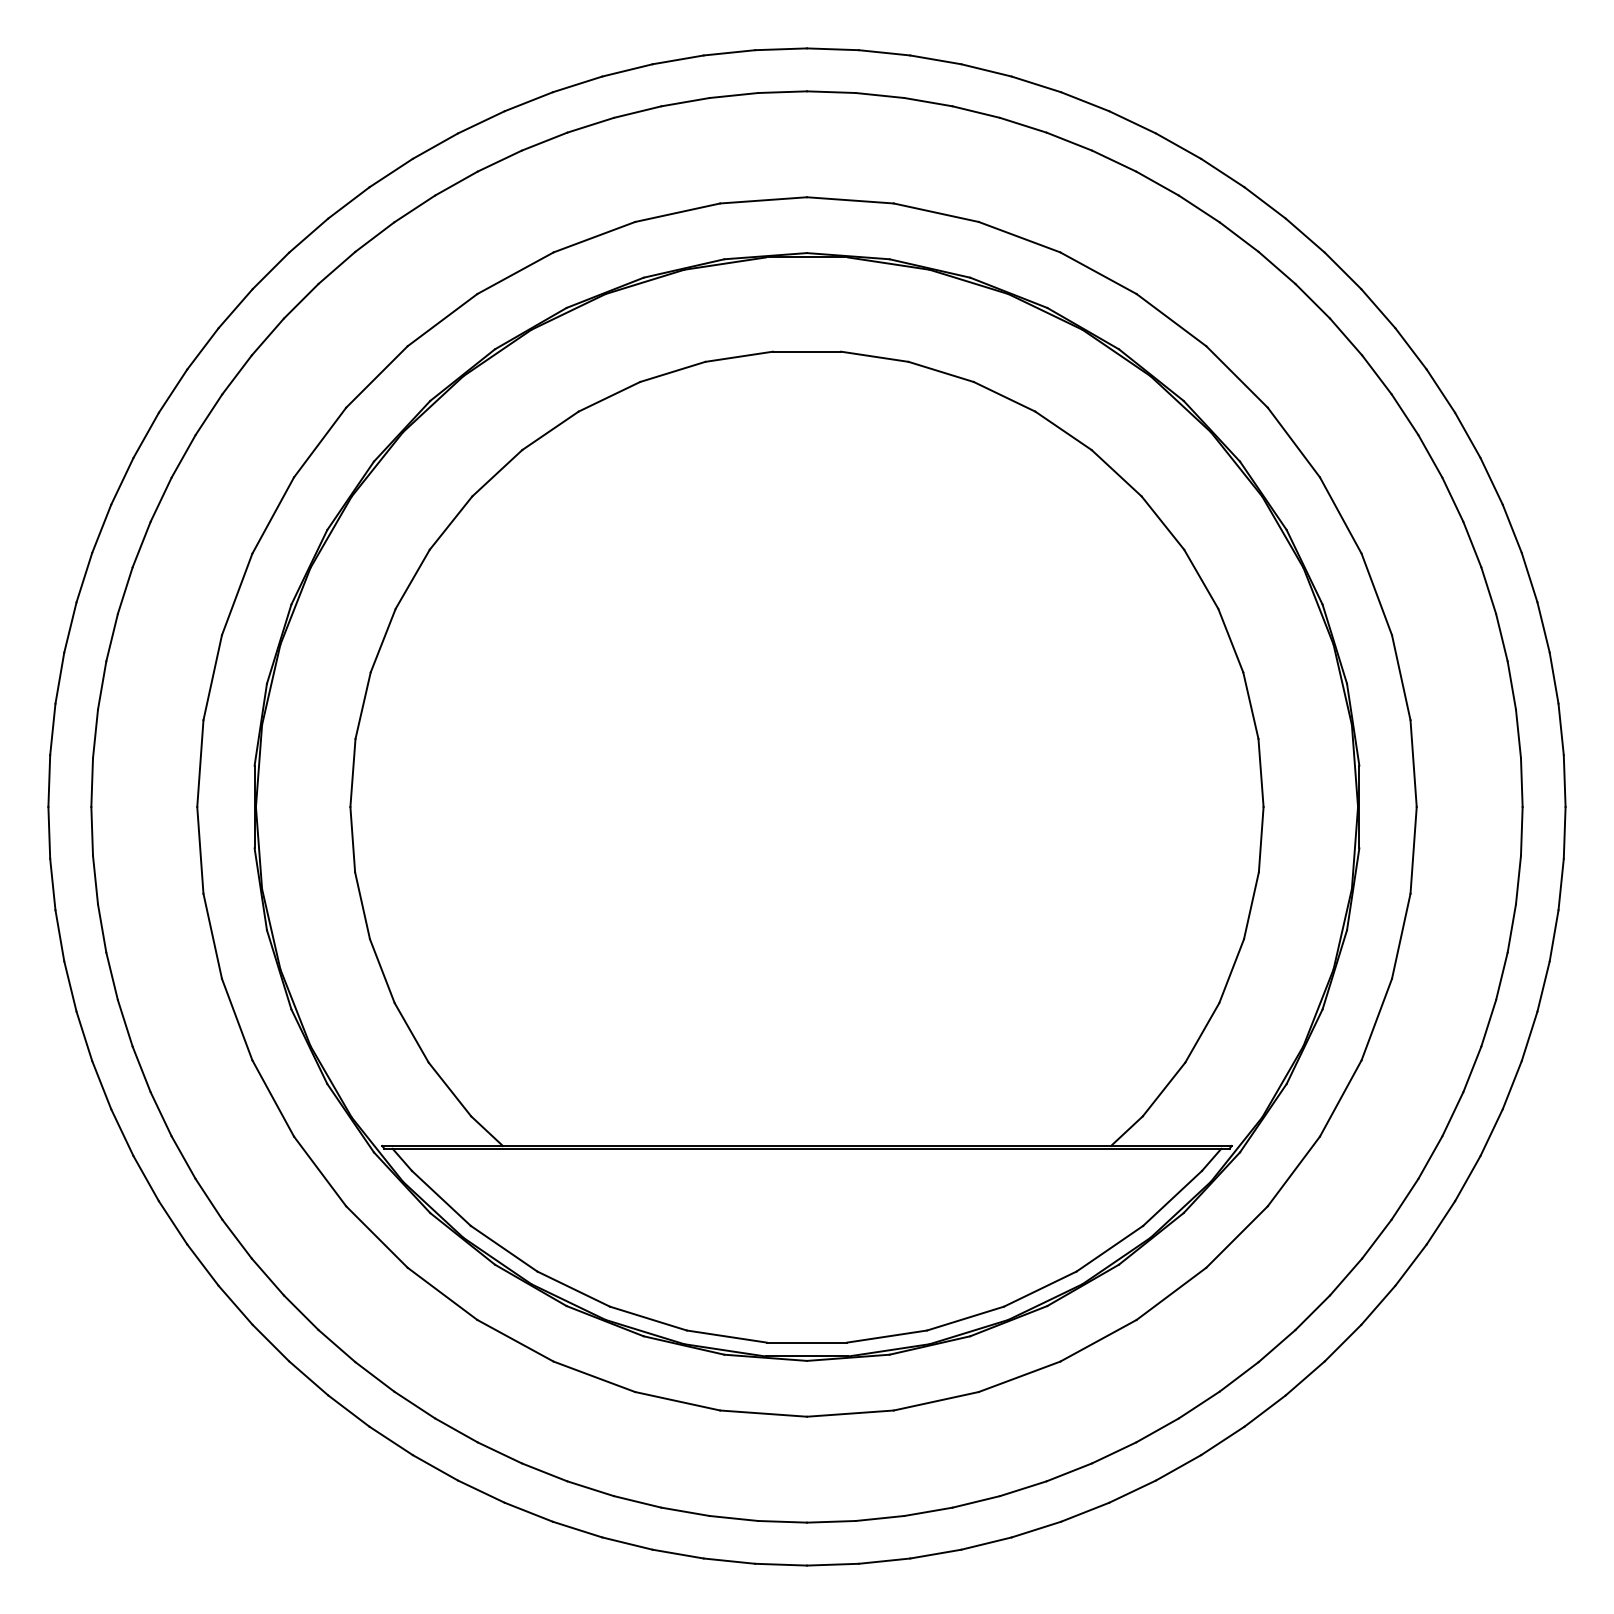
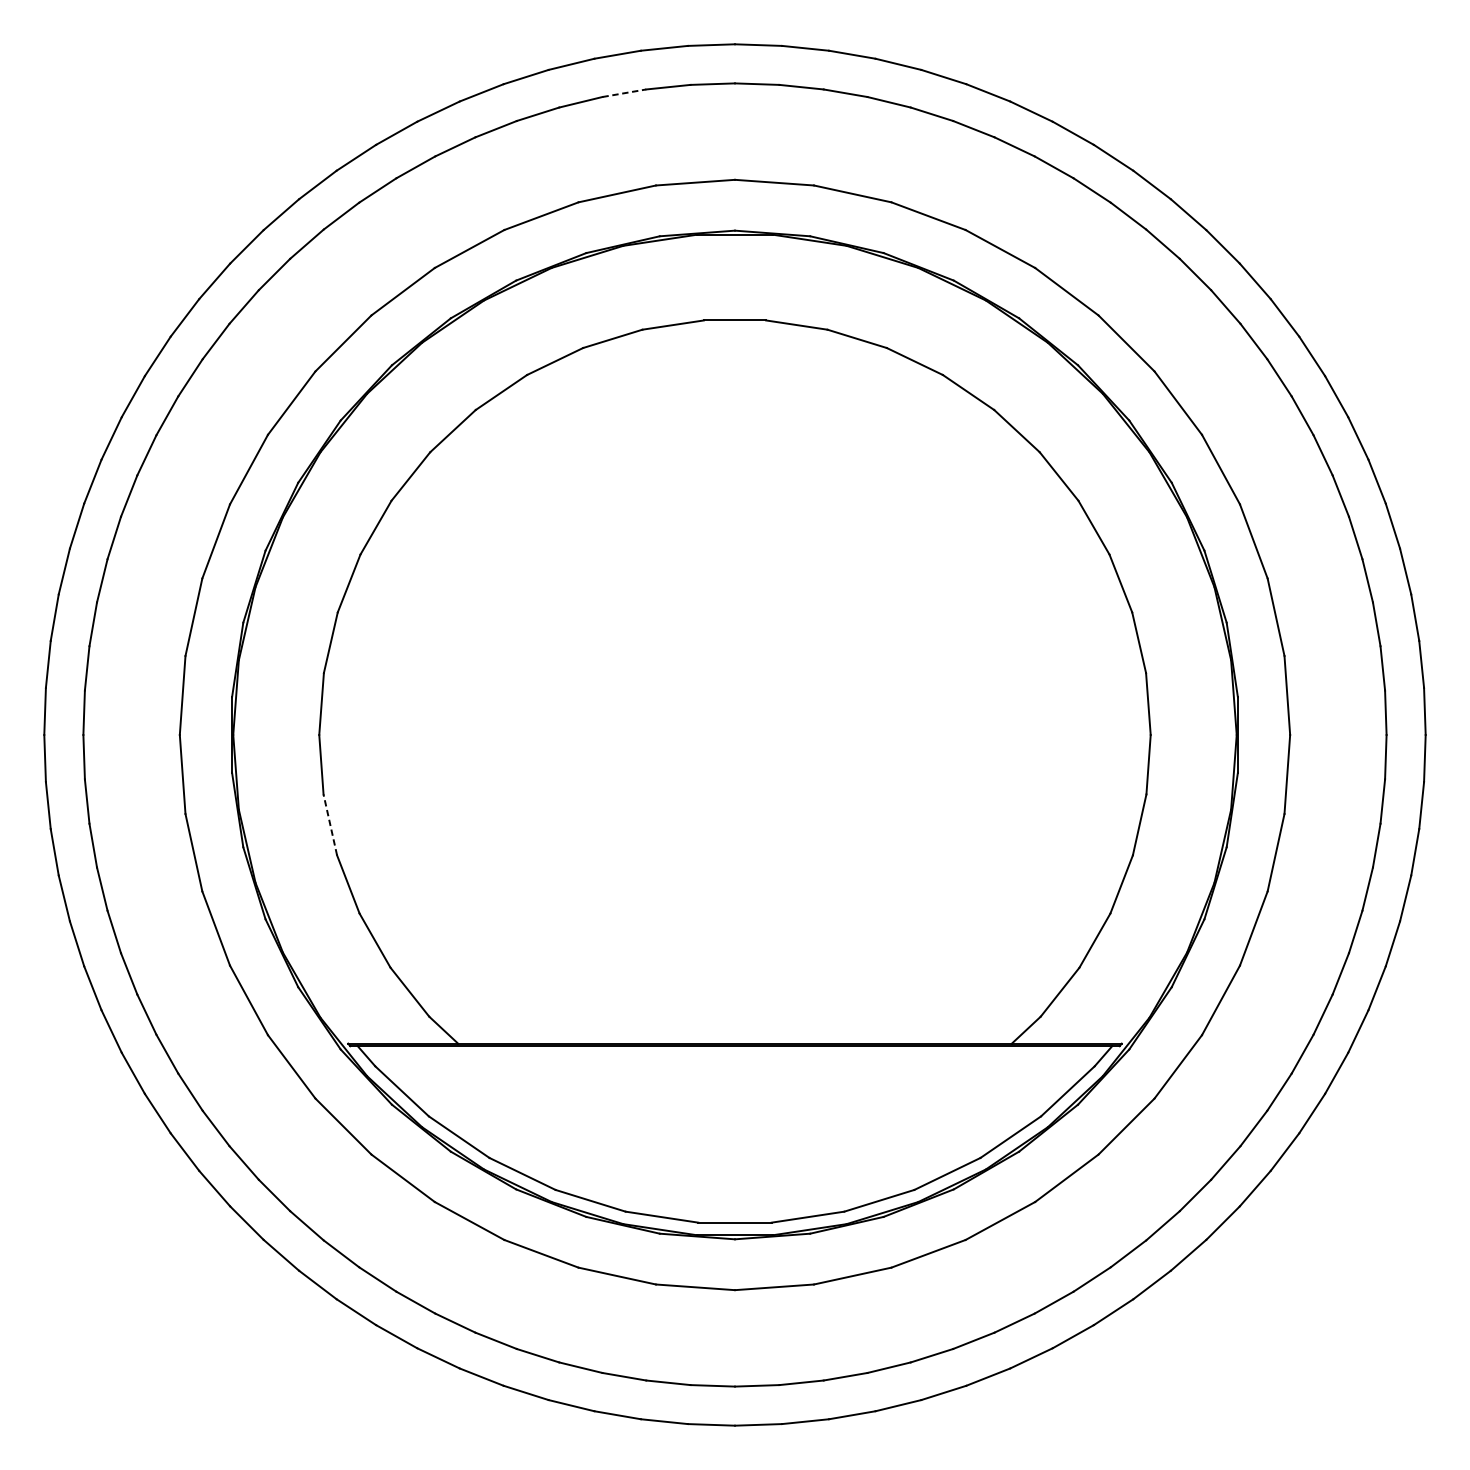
line: (685, 102) -> (624, 93), solid -> dashed
line: (362, 905) -> (330, 824), solid -> dashed

